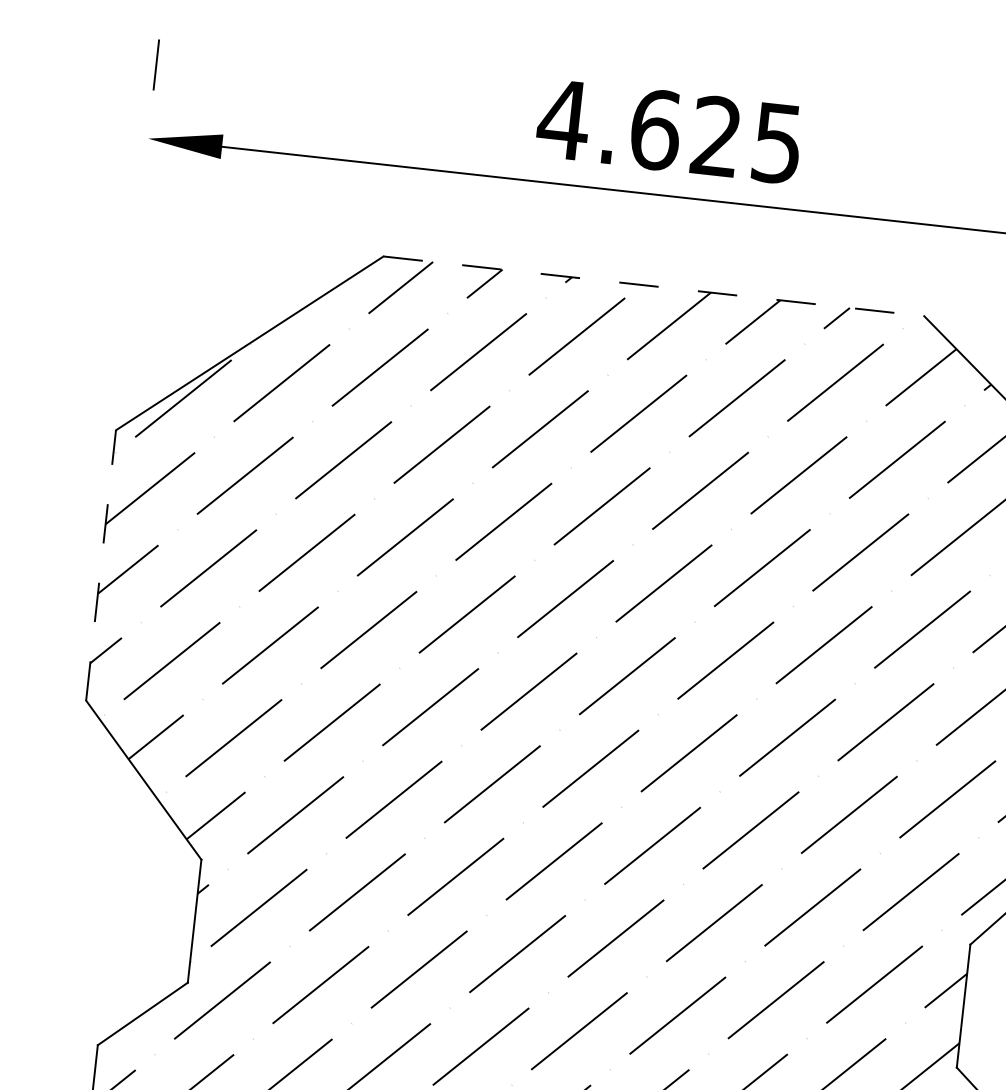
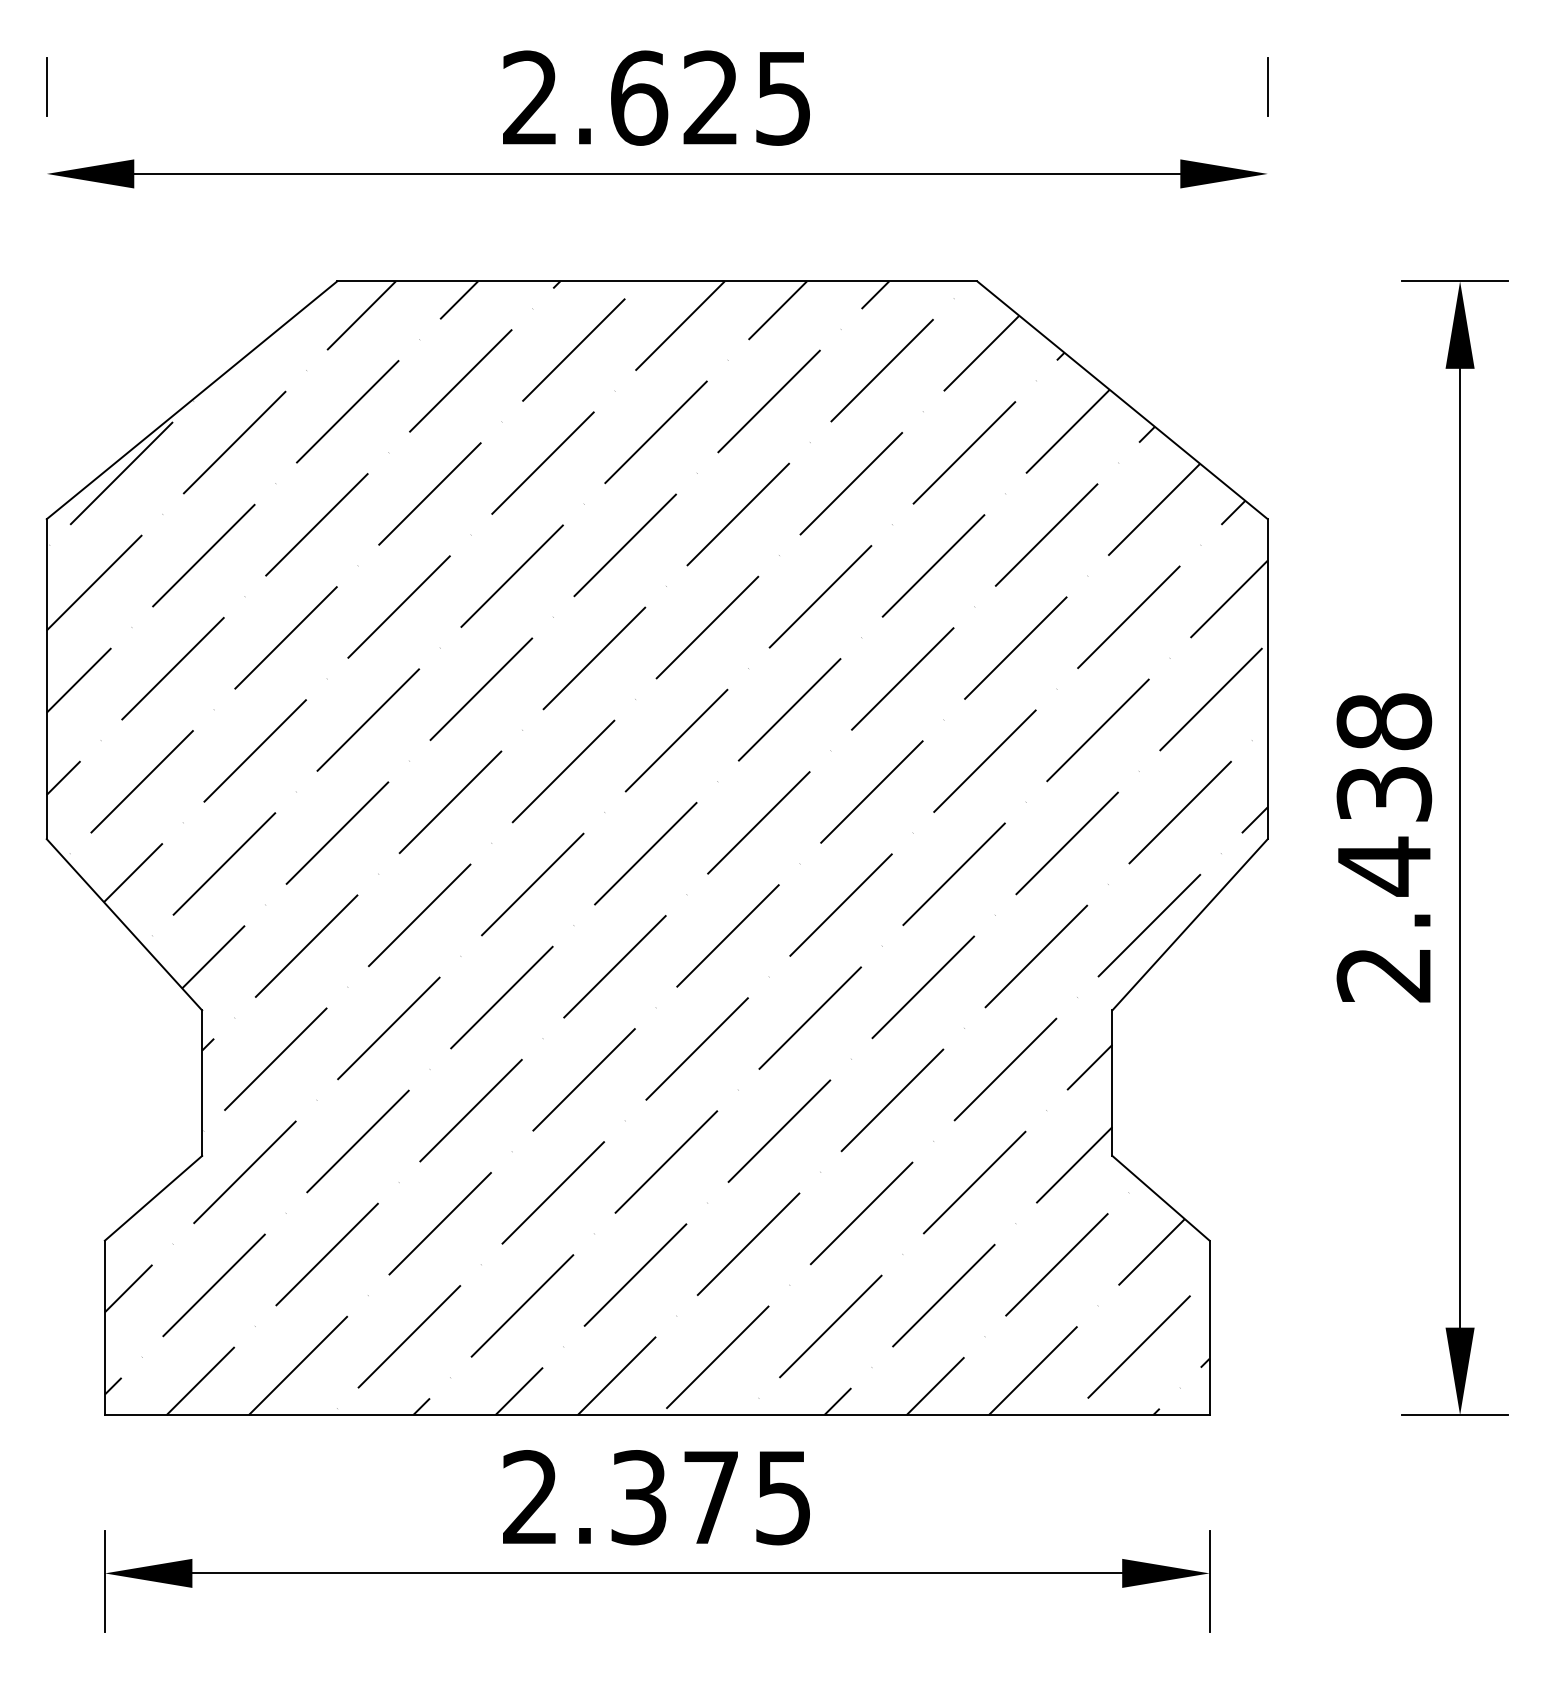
text: (563, 119) -> (530, 97), 4.625 -> 2.625
line: (654, 286) -> (657, 281), dashed -> solid
line: (100, 564) -> (46, 678), dashed -> solid

